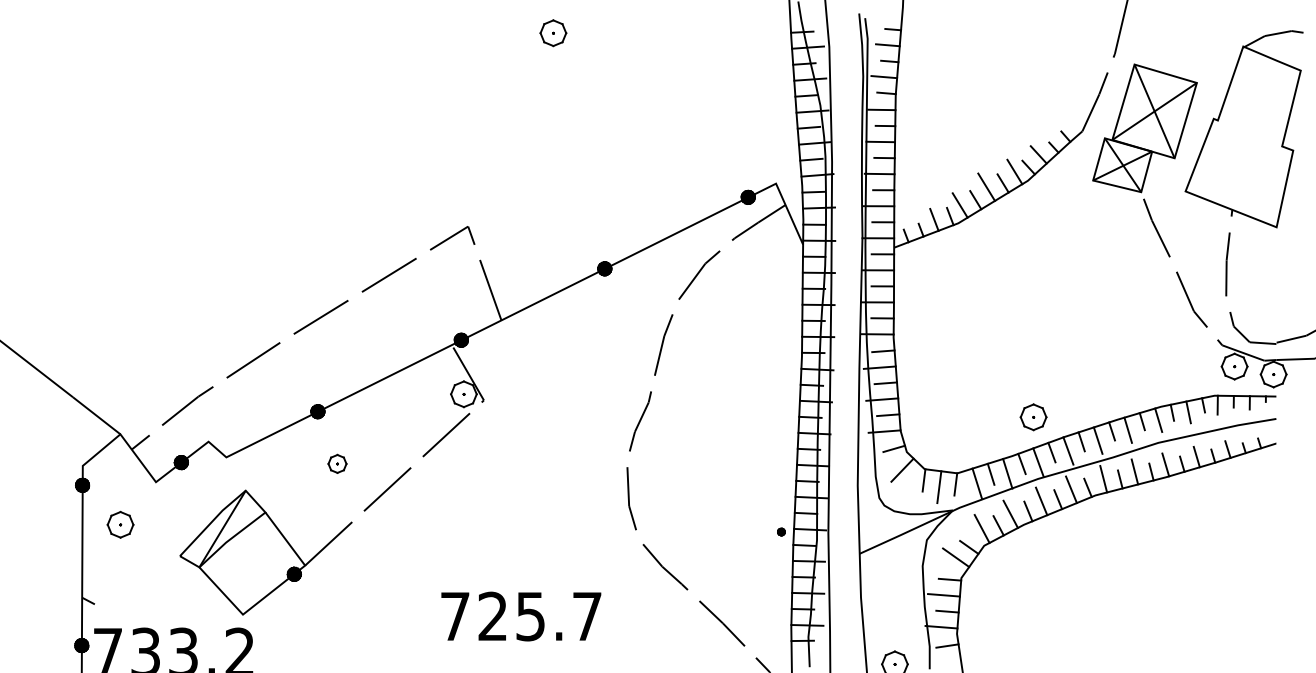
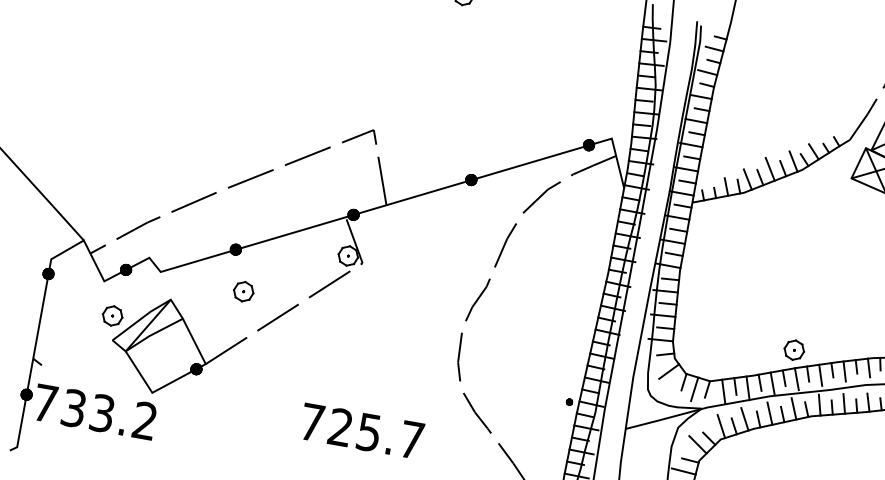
part: (1033, 417) -> (794, 350), moved
part: (337, 463) -> (243, 291), size x1.43
part: (120, 524) -> (112, 315), moved

